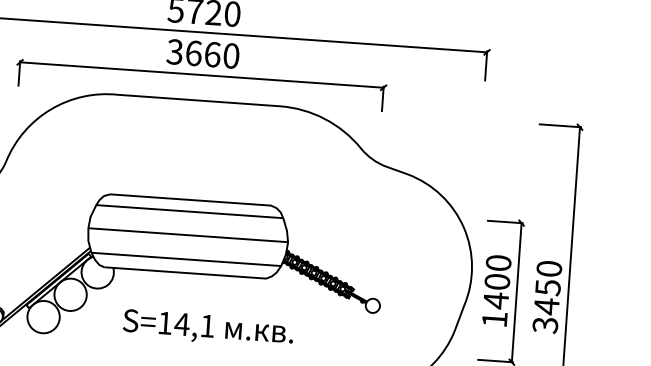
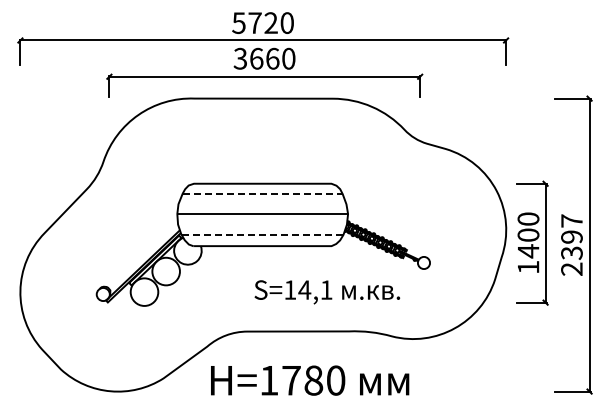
line: (189, 211) -> (262, 193), solid -> dashed
line: (186, 259) -> (262, 234), solid -> dashed
text: (546, 297) -> (571, 245), 3450 -> 2397
text: (208, 329) -> (327, 292), moved

